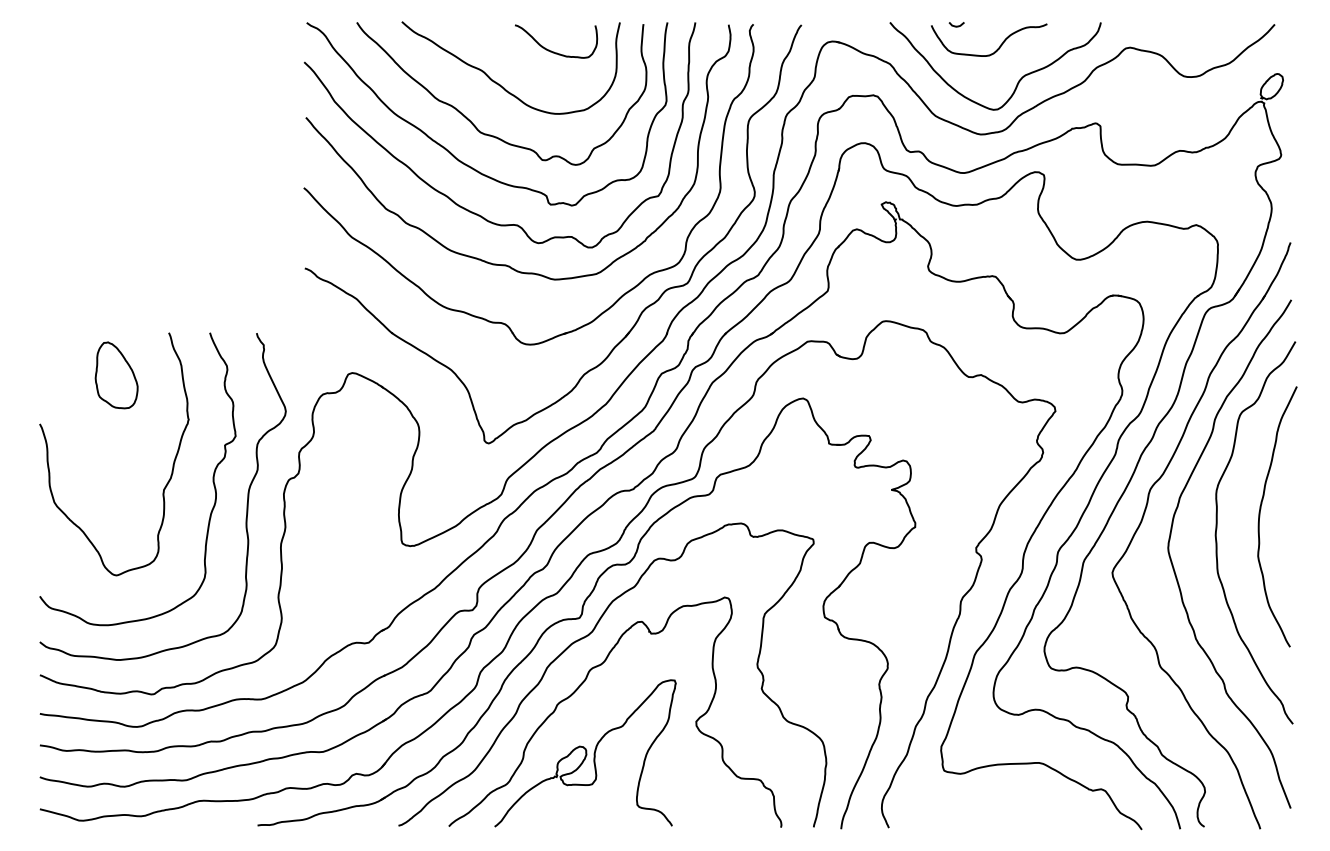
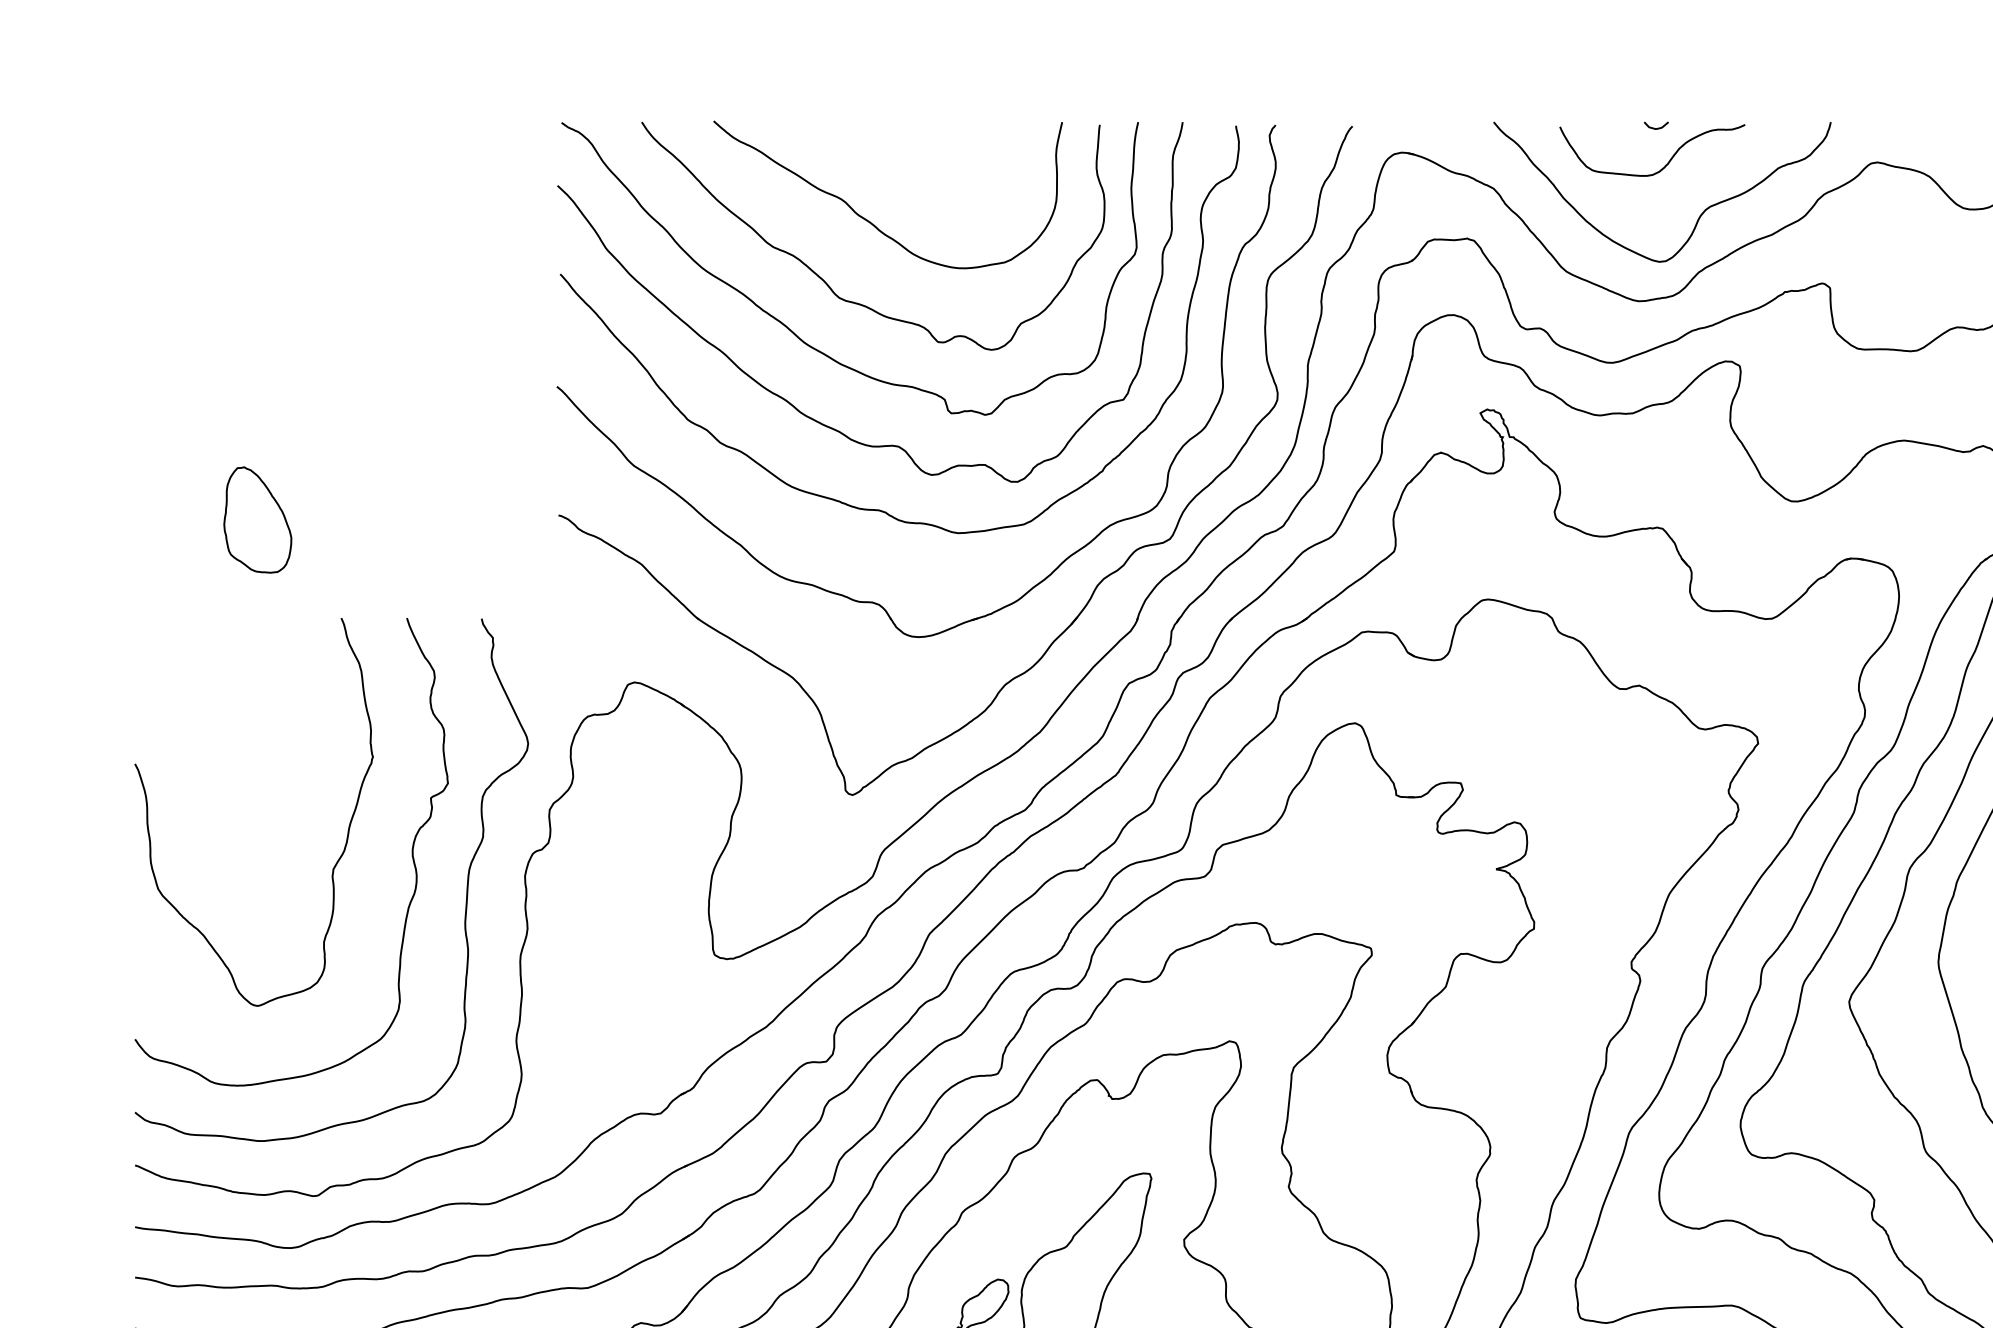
curve: (956, 25) -> (1655, 127), moved
curve: (554, 51) -> (957, 168), removed
part: (116, 375) -> (257, 520), moved

